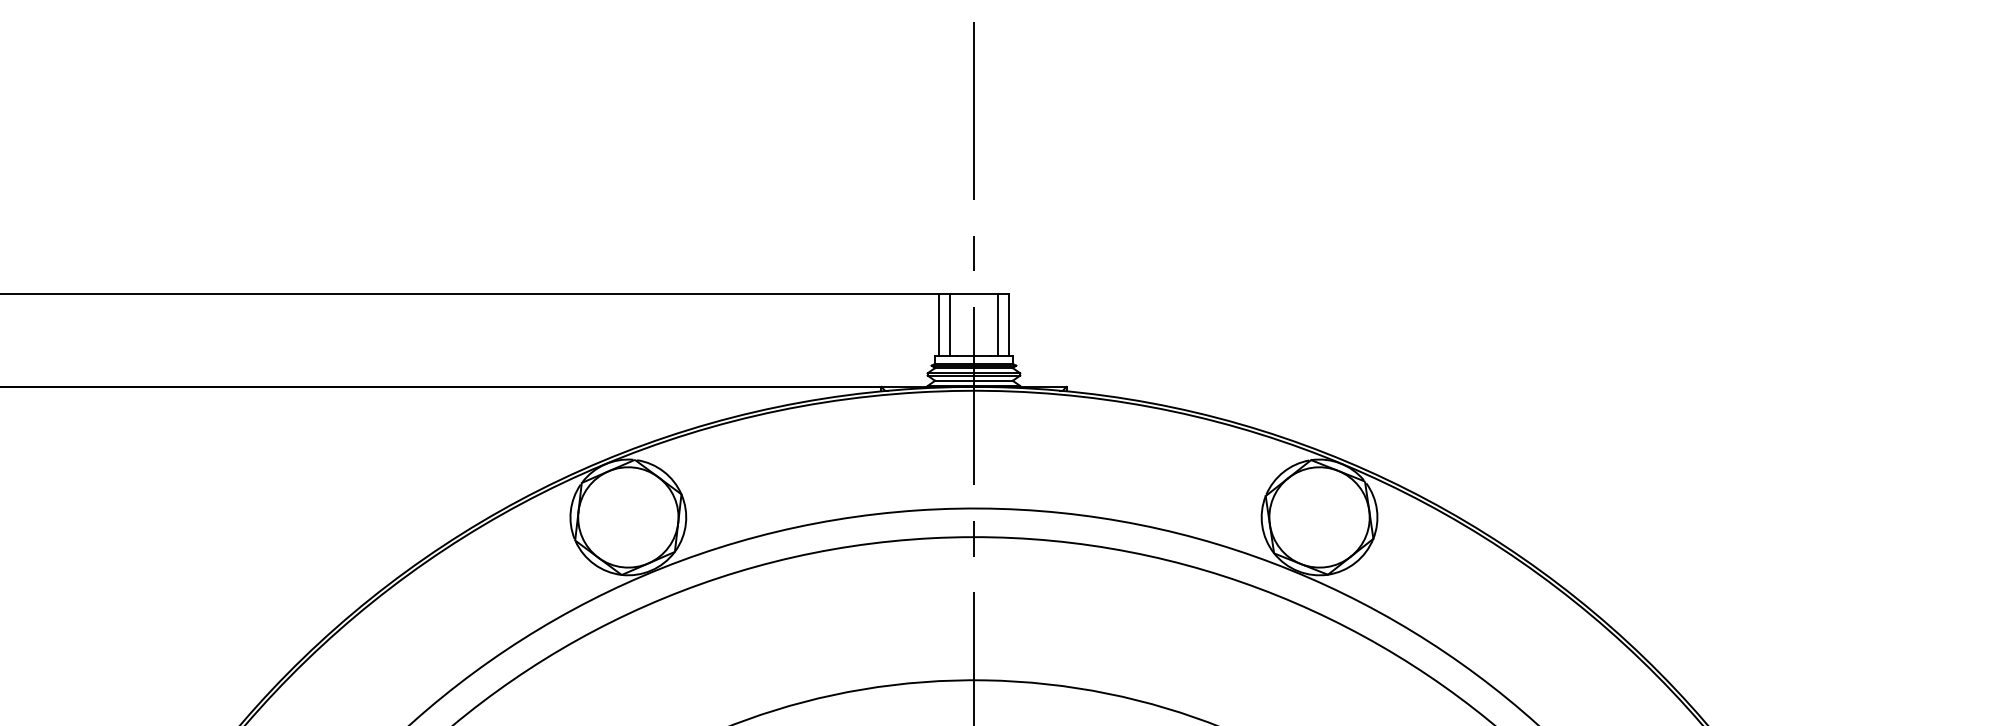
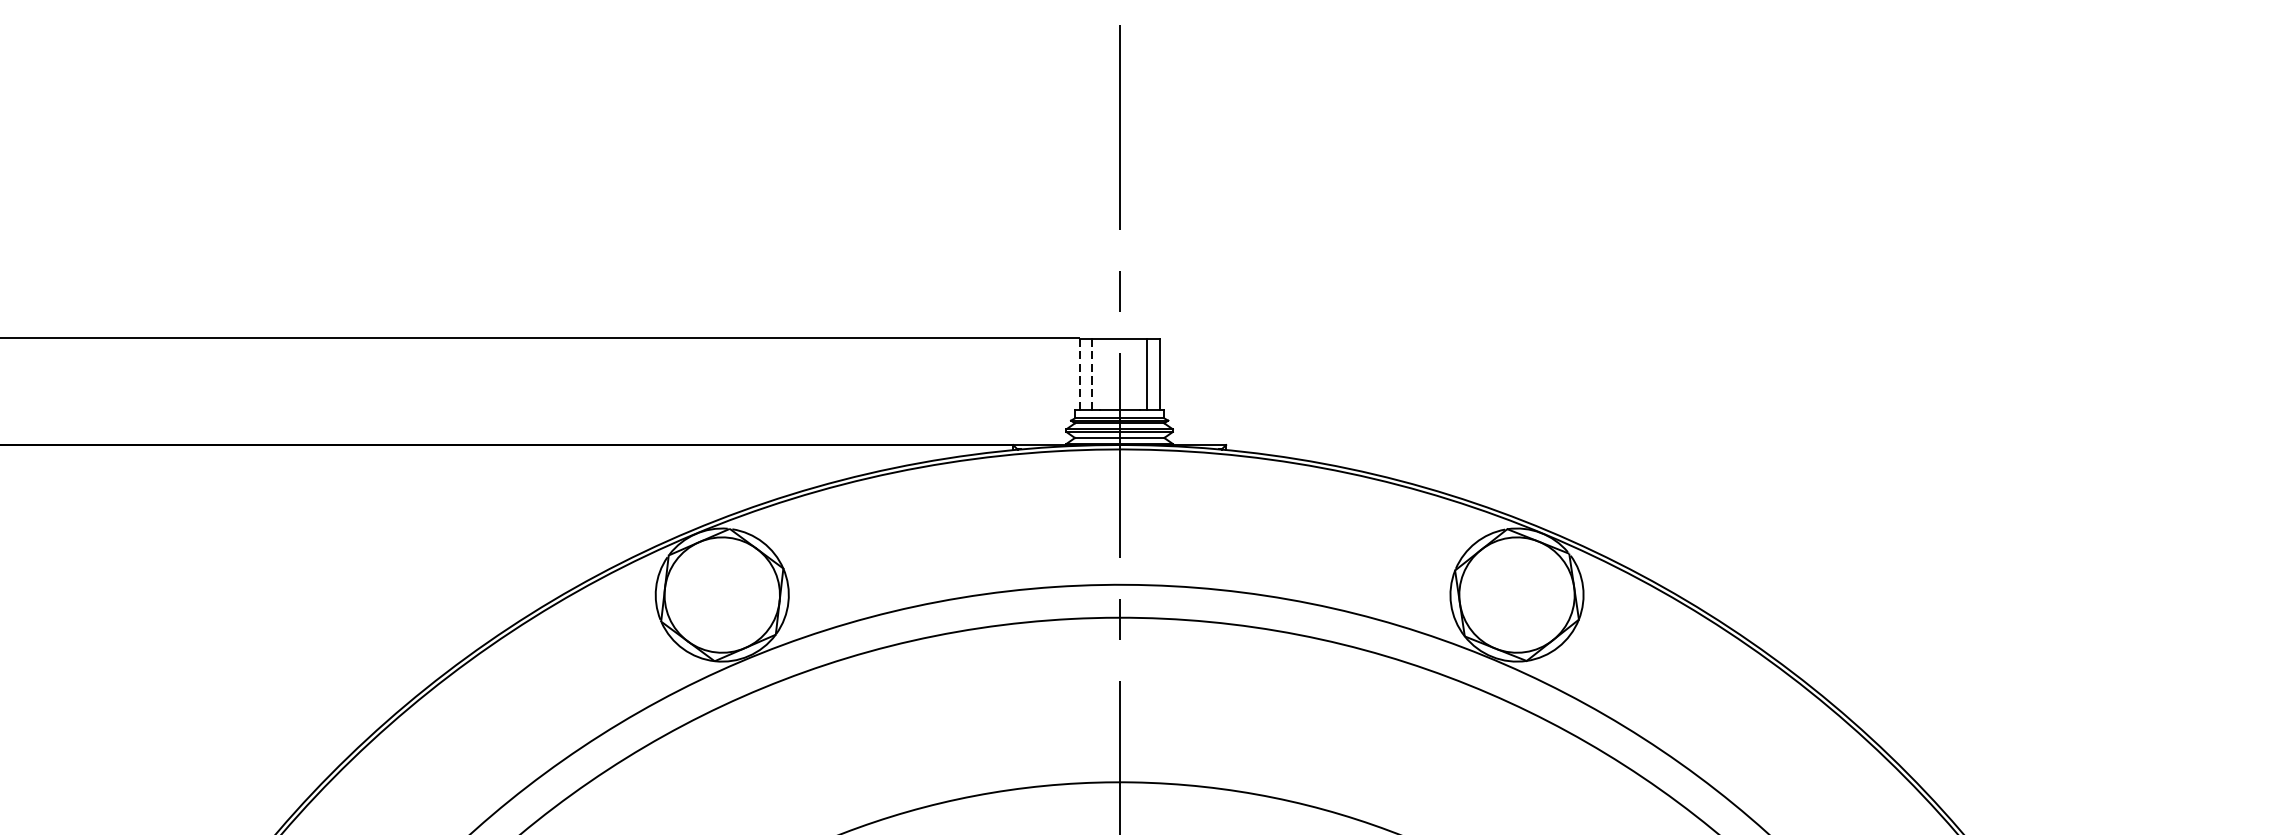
line: (939, 325) -> (1080, 374), solid -> dashed
line: (949, 325) -> (1091, 374), solid -> dashed

